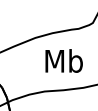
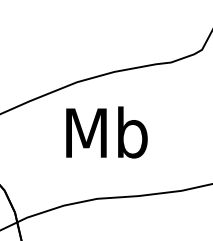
text: (63, 60) -> (105, 131), moved

